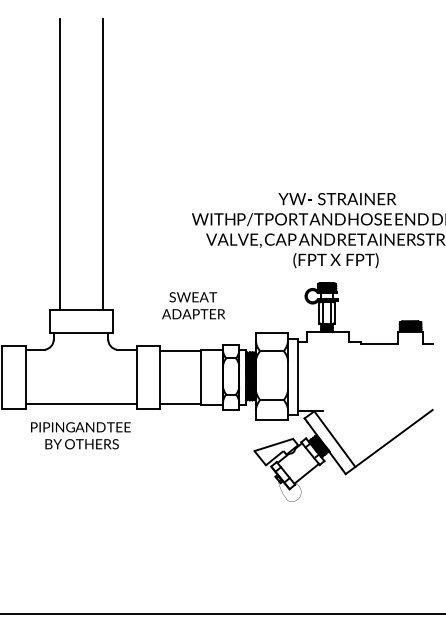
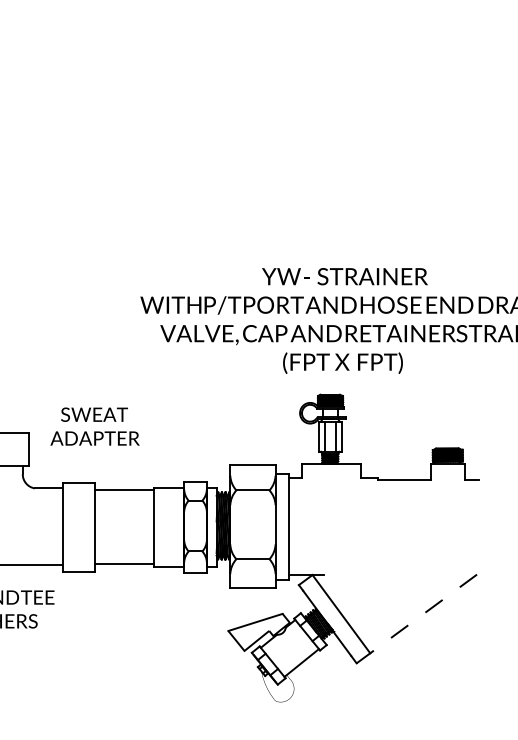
line: (102, 164) -> (14, 228), removed
text: (193, 305) -> (94, 426), moved
line: (389, 442) -> (418, 618), solid -> dashed

